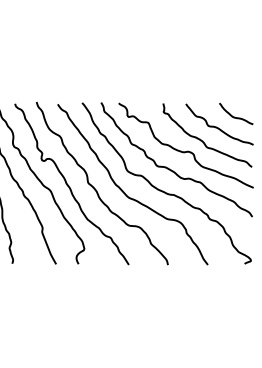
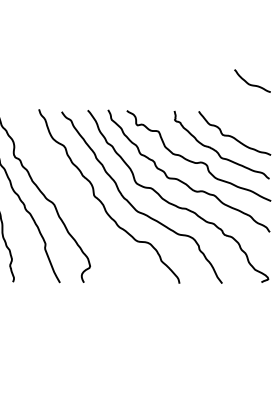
curve: (236, 117) -> (252, 84), moved
curve: (69, 186) -> (74, 199), removed

